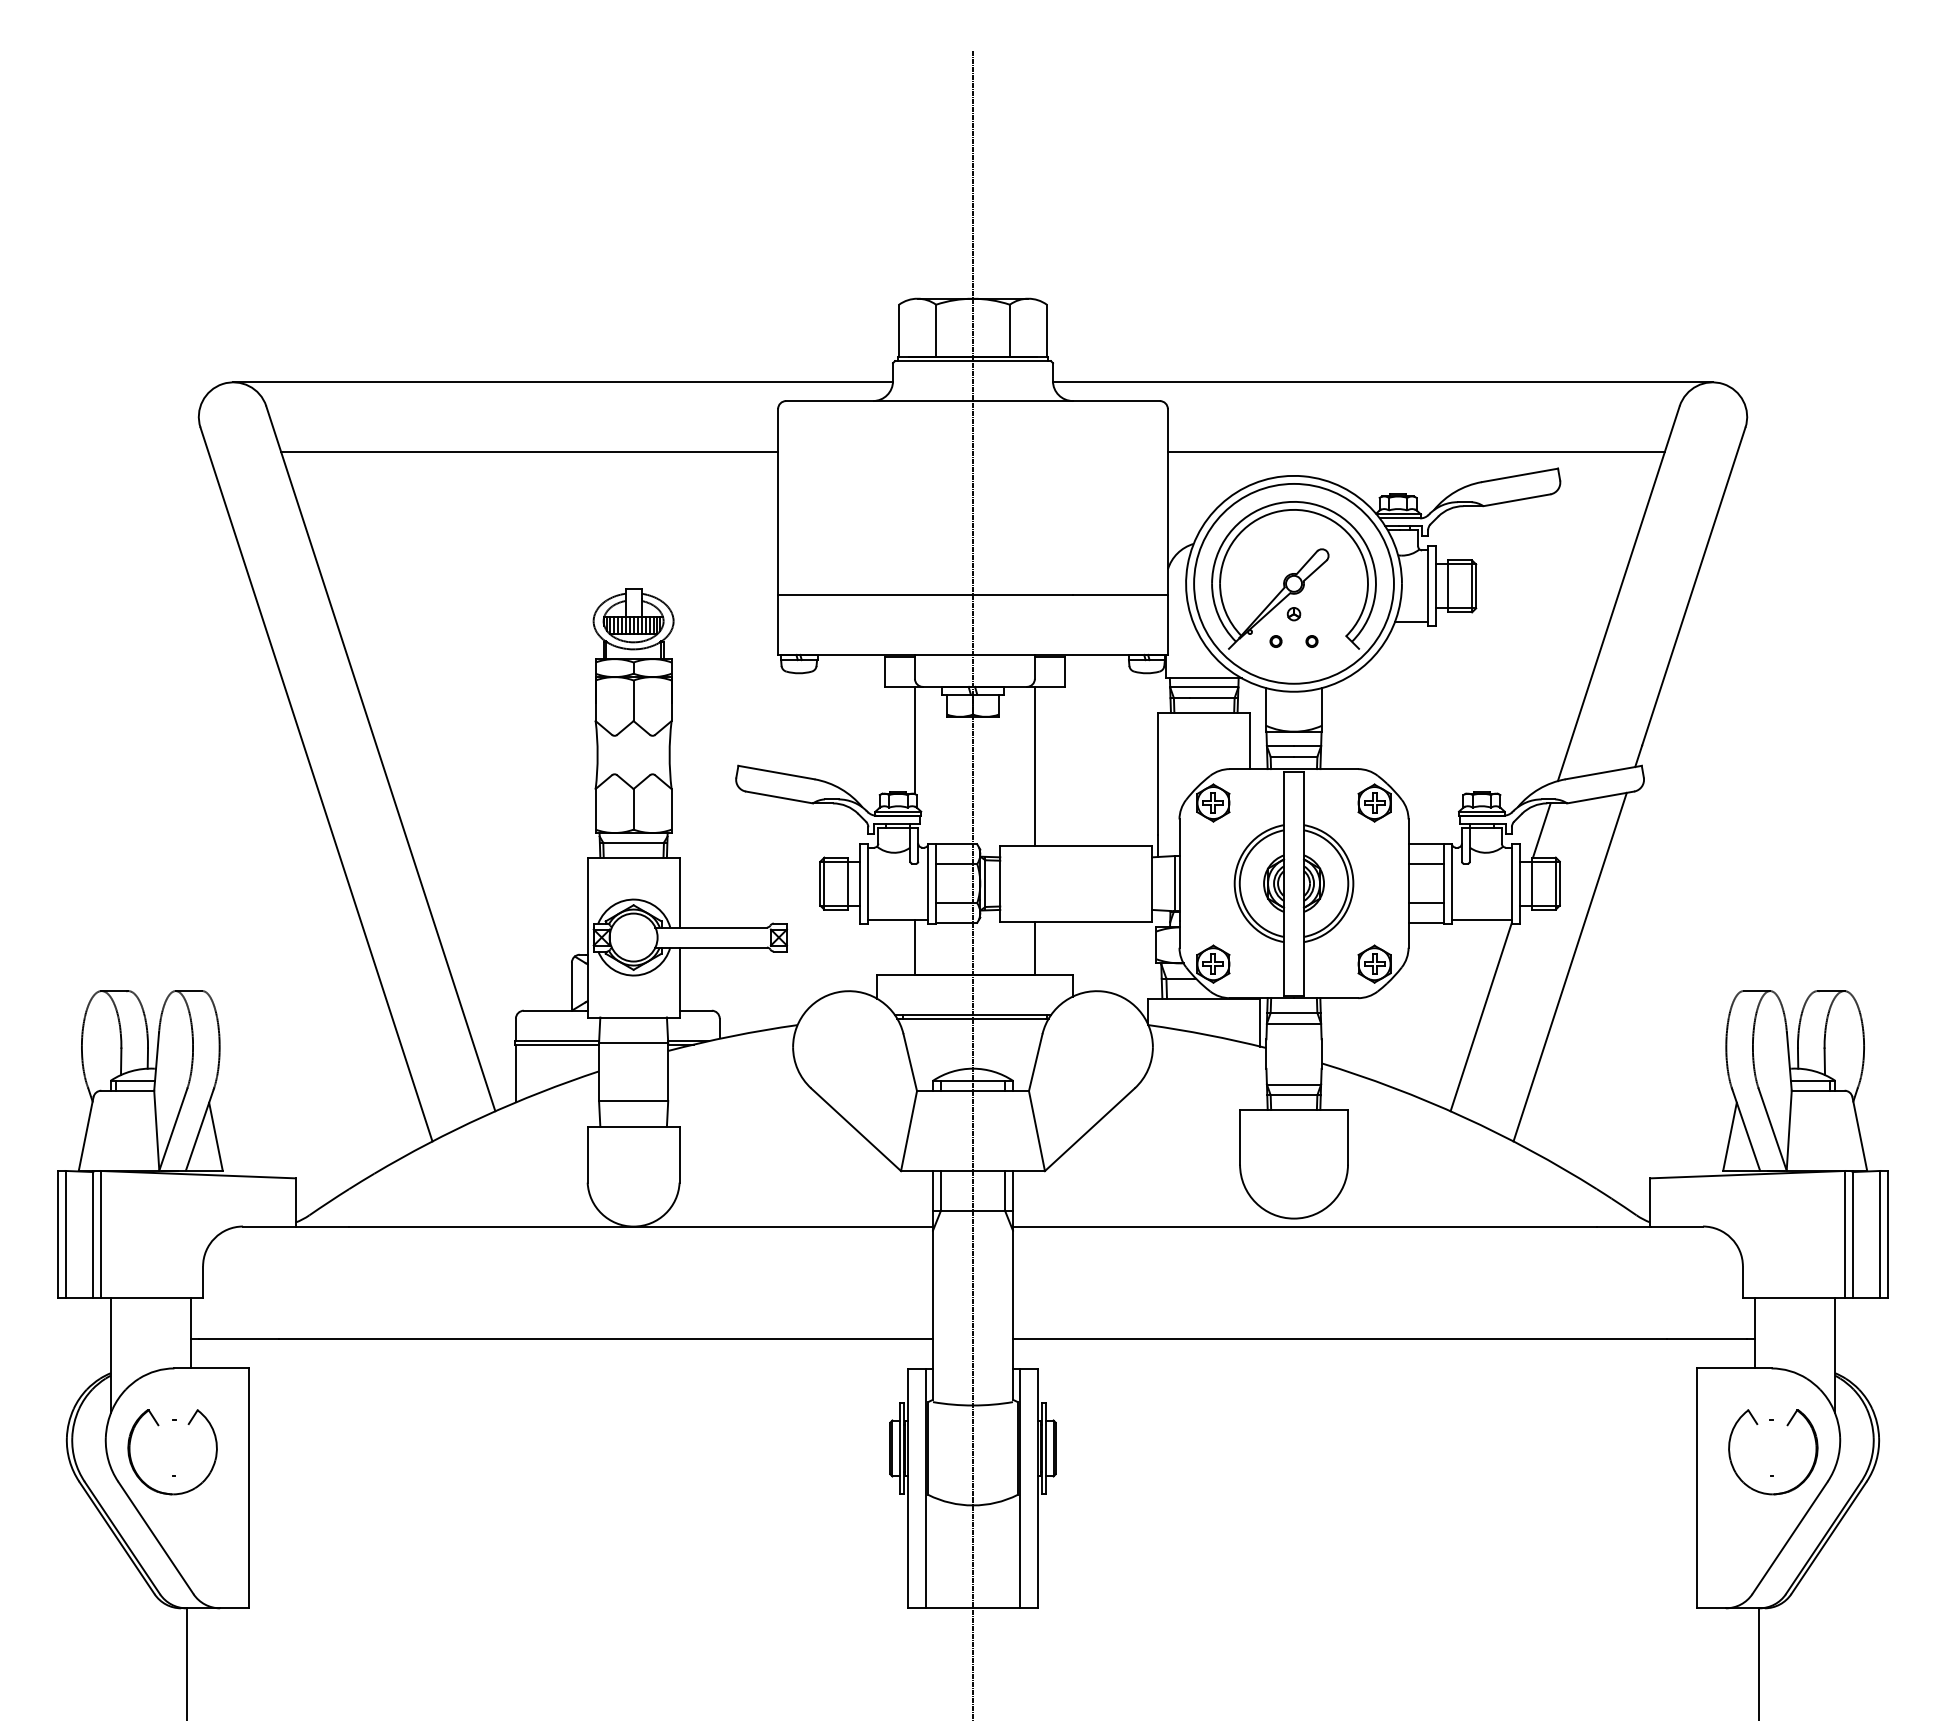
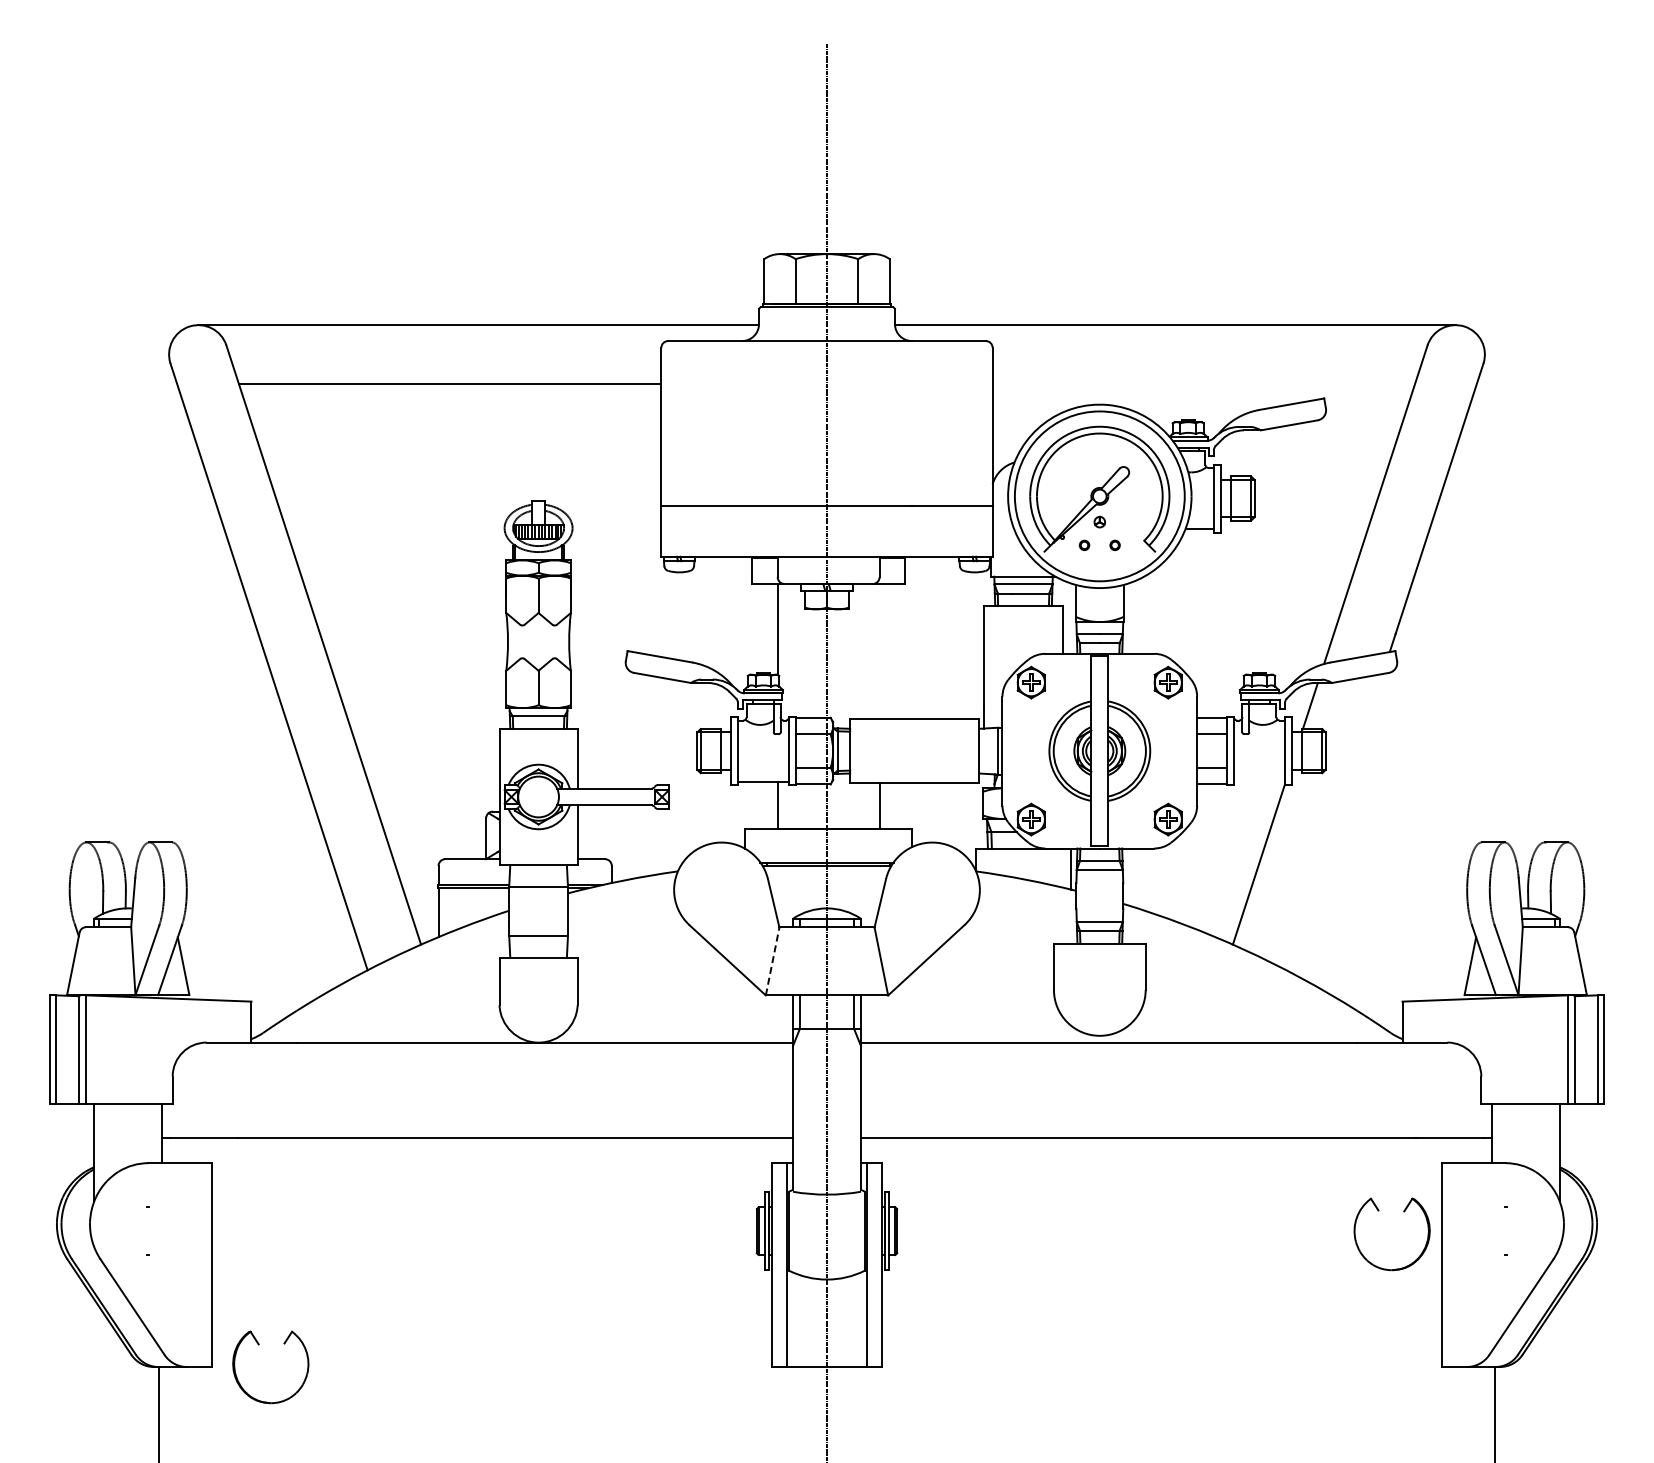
line: (1416, 451) -> (1203, 383), removed
line: (1034, 765) -> (879, 650), removed
line: (1480, 919) -> (1258, 781), removed
line: (1570, 967) -> (1334, 822), removed
line: (908, 1131) -> (772, 961), solid -> dashed
part: (158, 1426) -> (258, 1345), moved
part: (1787, 1426) -> (1404, 1212), moved

